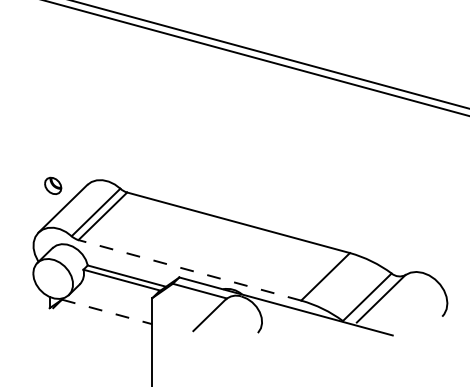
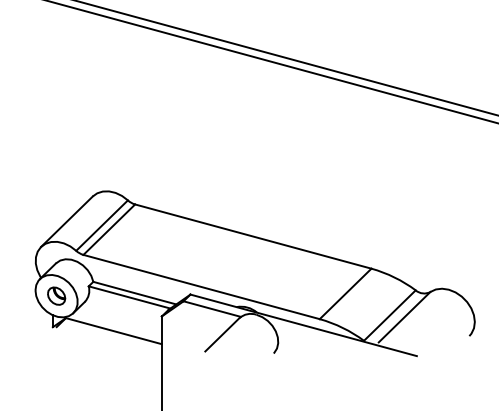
part: (53, 185) -> (56, 295), moved
line: (189, 270) -> (201, 287), dashed -> solid
line: (107, 311) -> (114, 330), dashed -> solid

